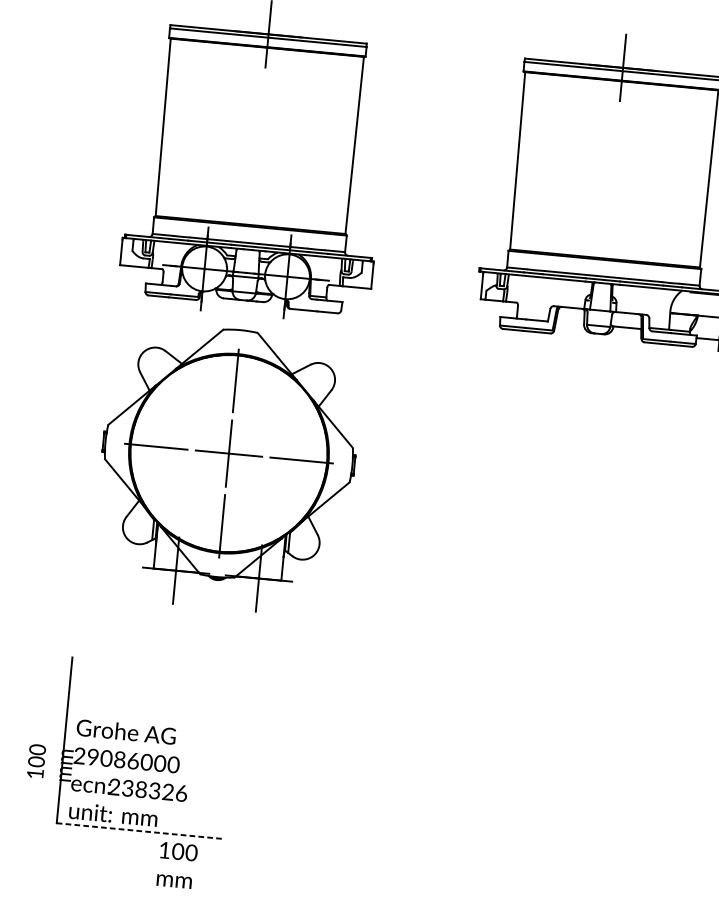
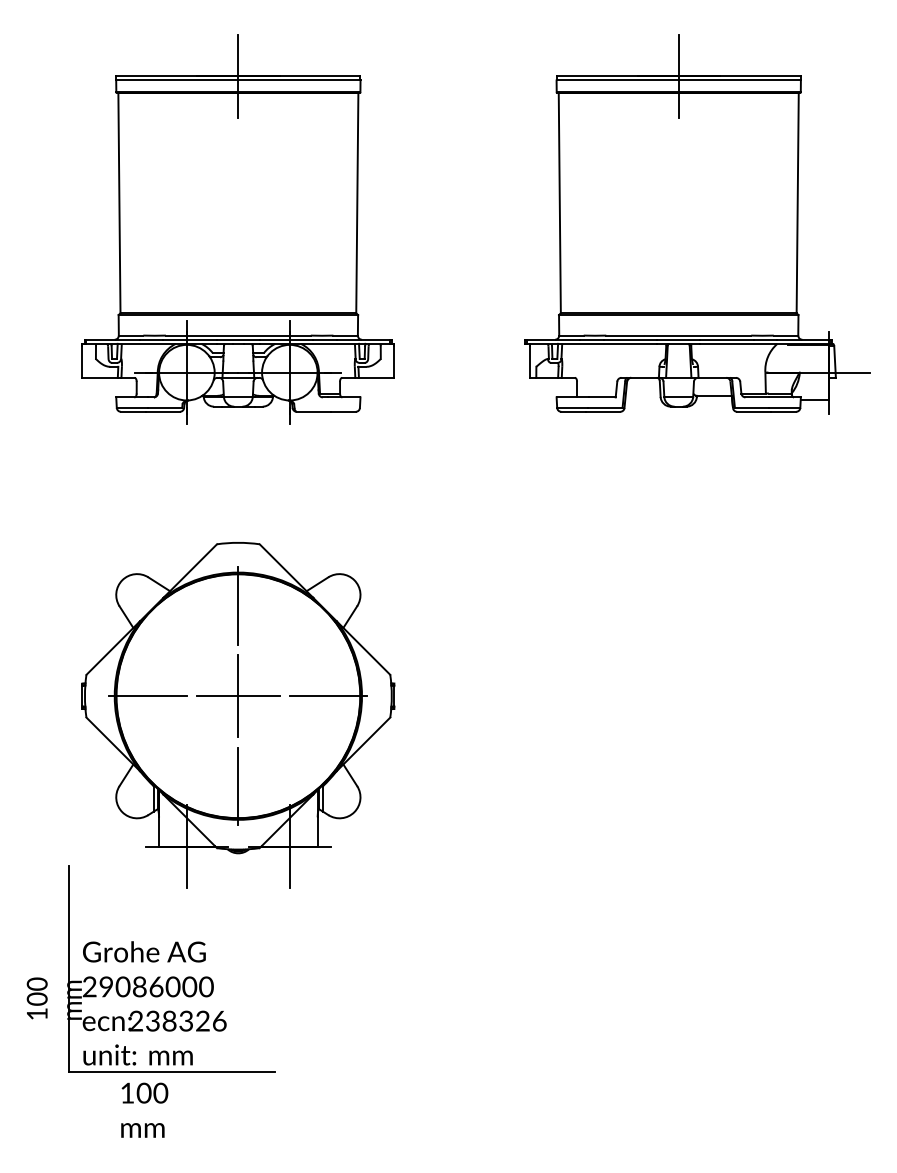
part: (227, 469) -> (238, 715), moved
line: (139, 831) -> (172, 1072), dashed -> solid
text: (177, 864) -> (144, 1109), moved

